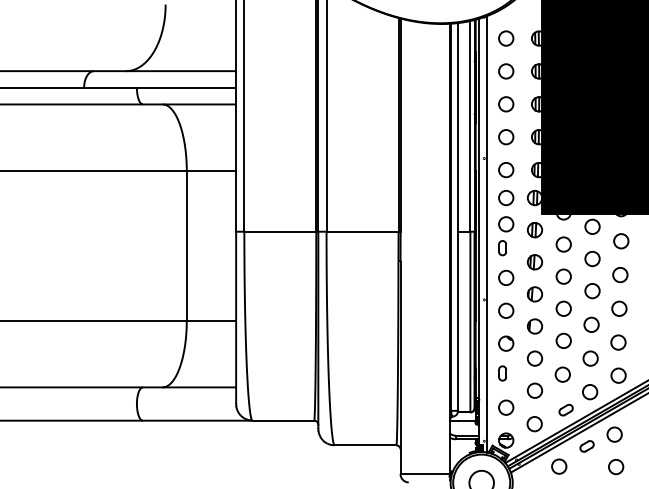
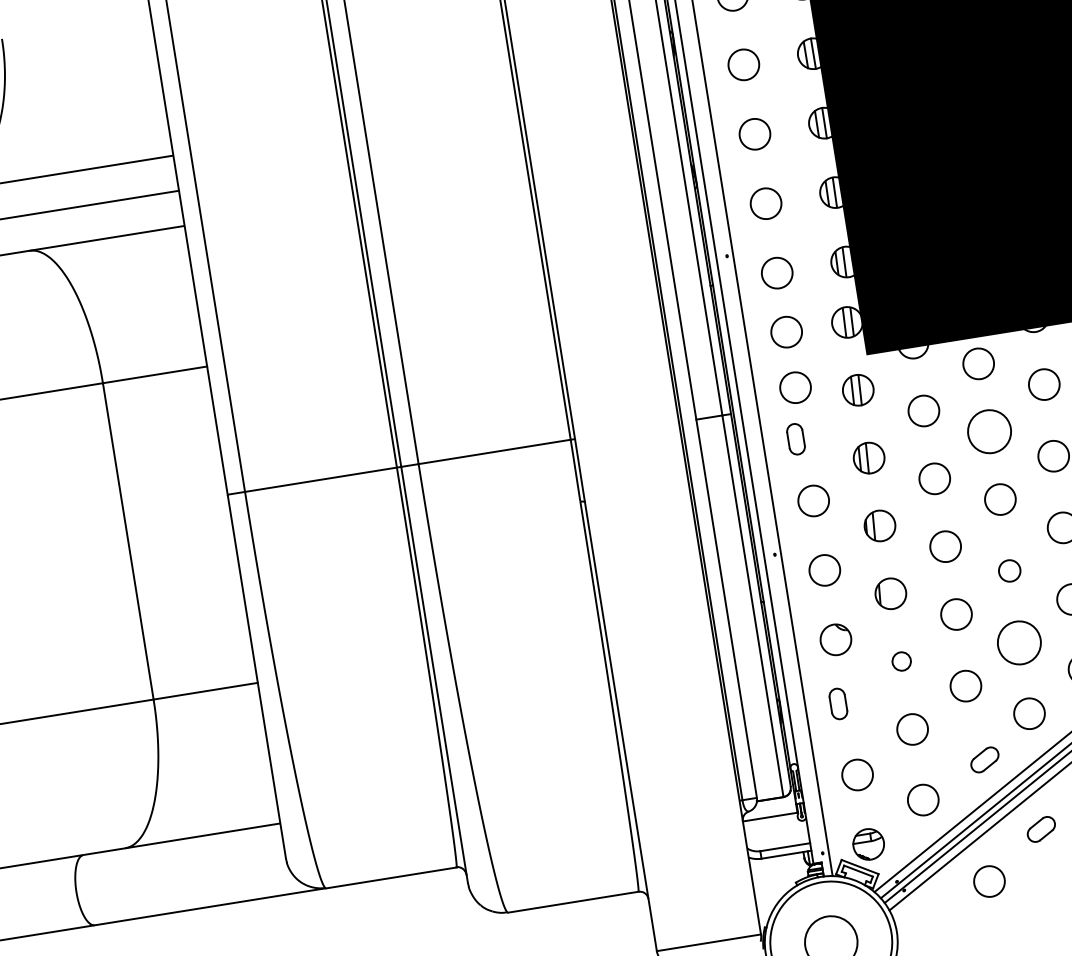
circle: (592, 258) -> (989, 430), size x1.4
circle: (591, 324) -> (1009, 570), size x0.7
circle: (534, 358) -> (900, 661), size x0.6
circle: (590, 358) -> (1018, 642), size x1.4

